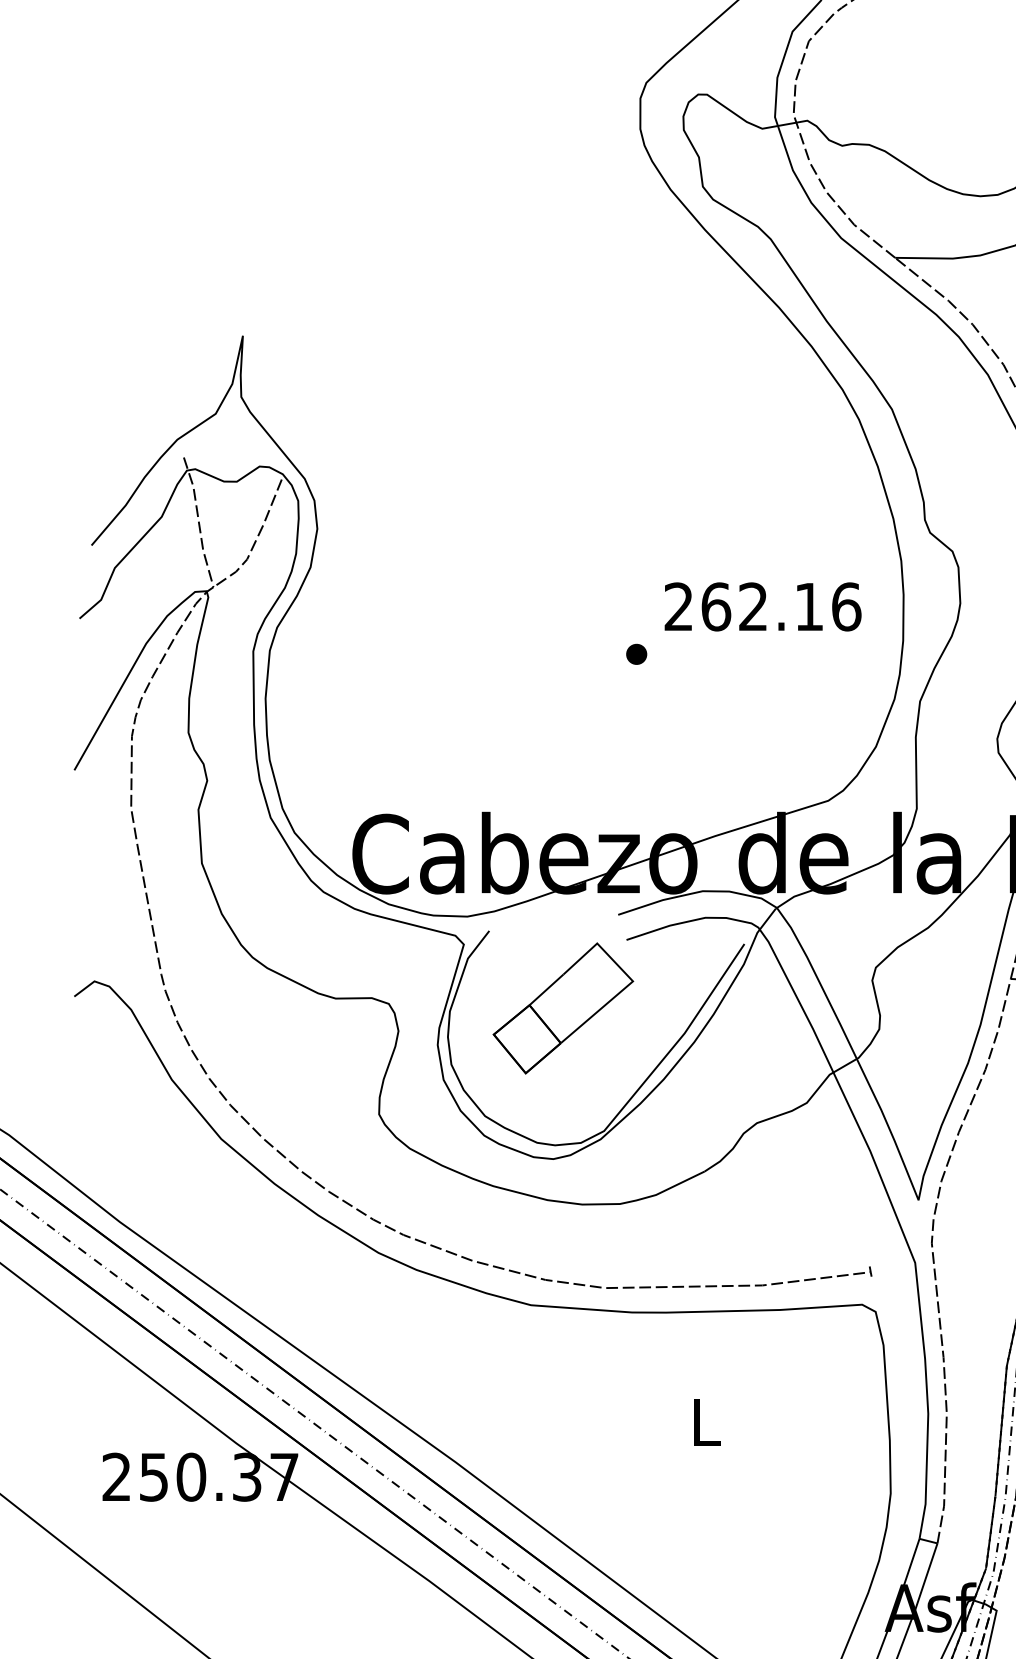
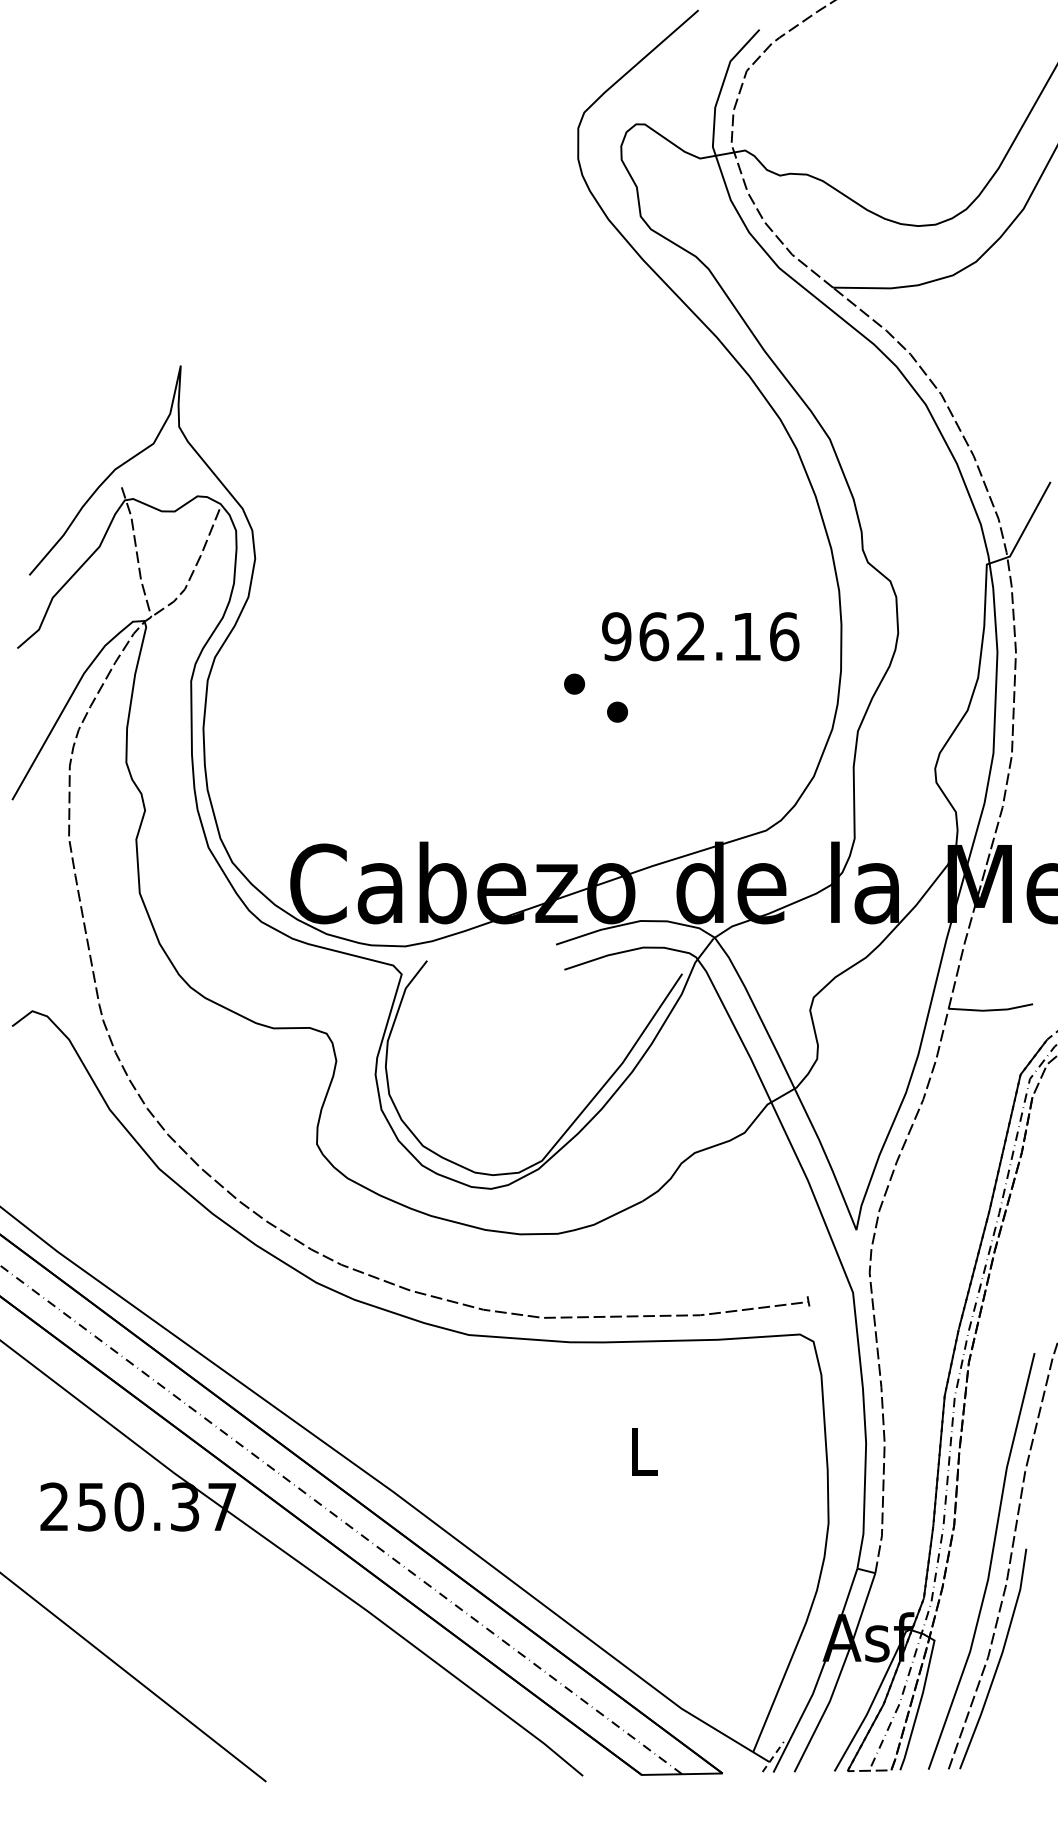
text: (678, 606) -> (616, 636), 262.16 -> 962.16
part: (679, 681) -> (617, 711), added
part: (562, 1008) -> (500, 1038), removed

